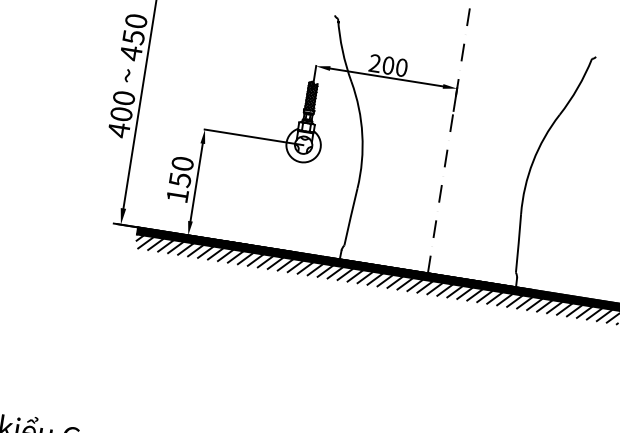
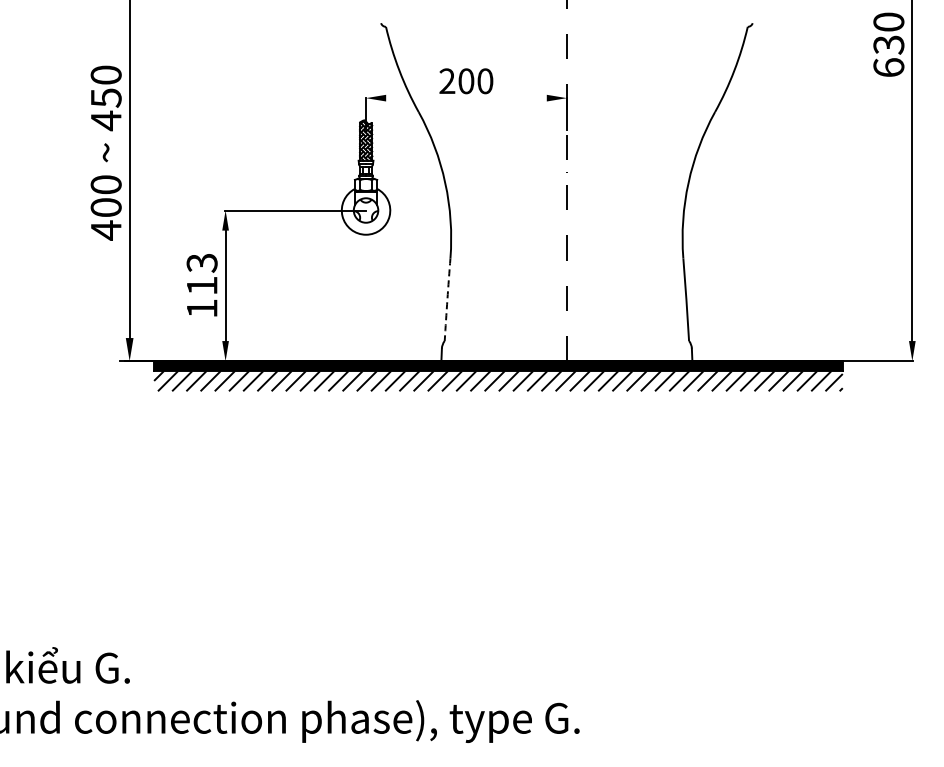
line: (386, 77) -> (466, 98), removed
text: (180, 171) -> (201, 274), 150 -> 113
arc: (350, 216) -> (447, 299), solid -> dashed

